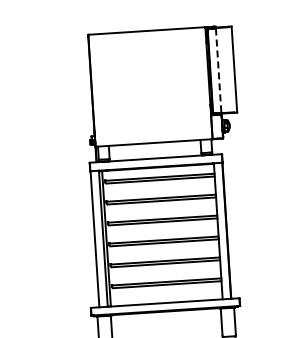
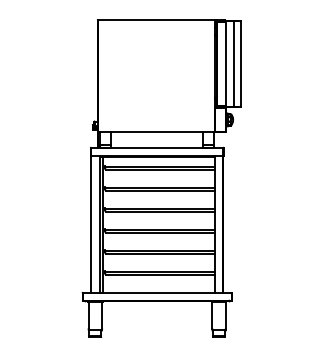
line: (227, 69) -> (234, 63), added
line: (218, 71) -> (225, 64), dashed -> solid

